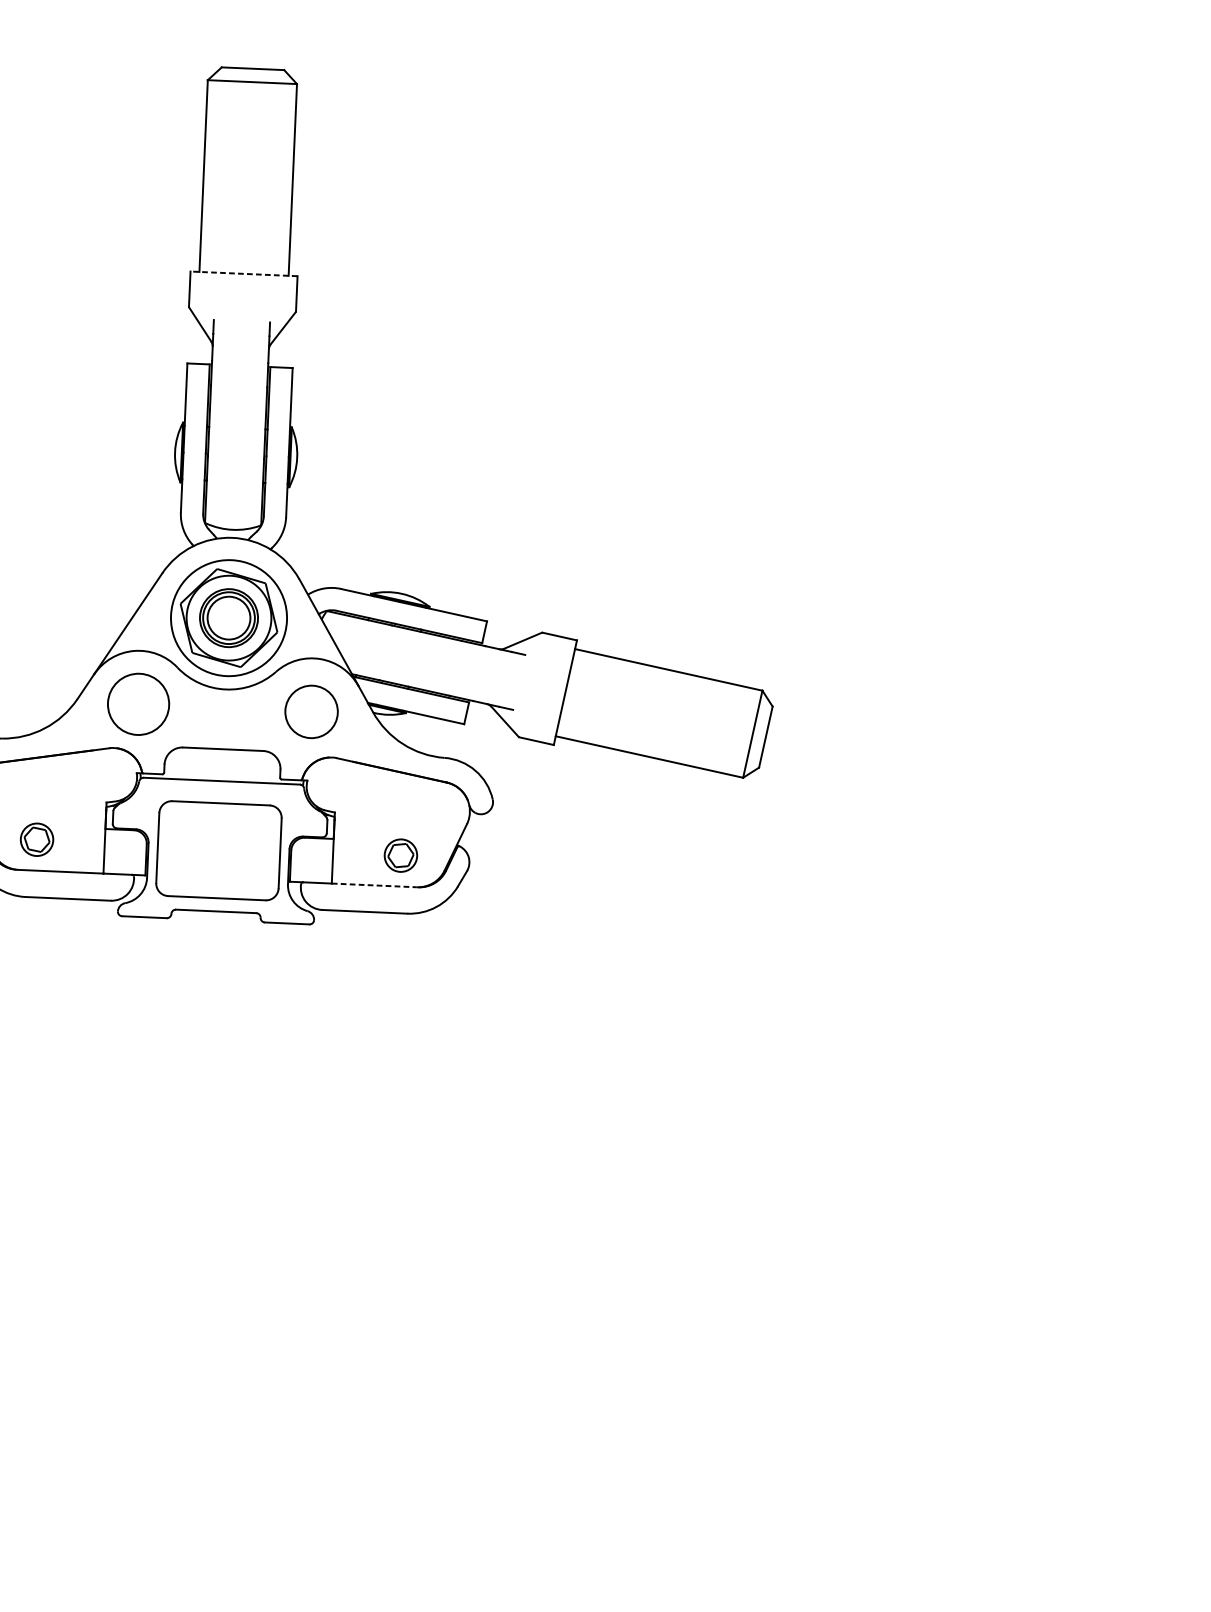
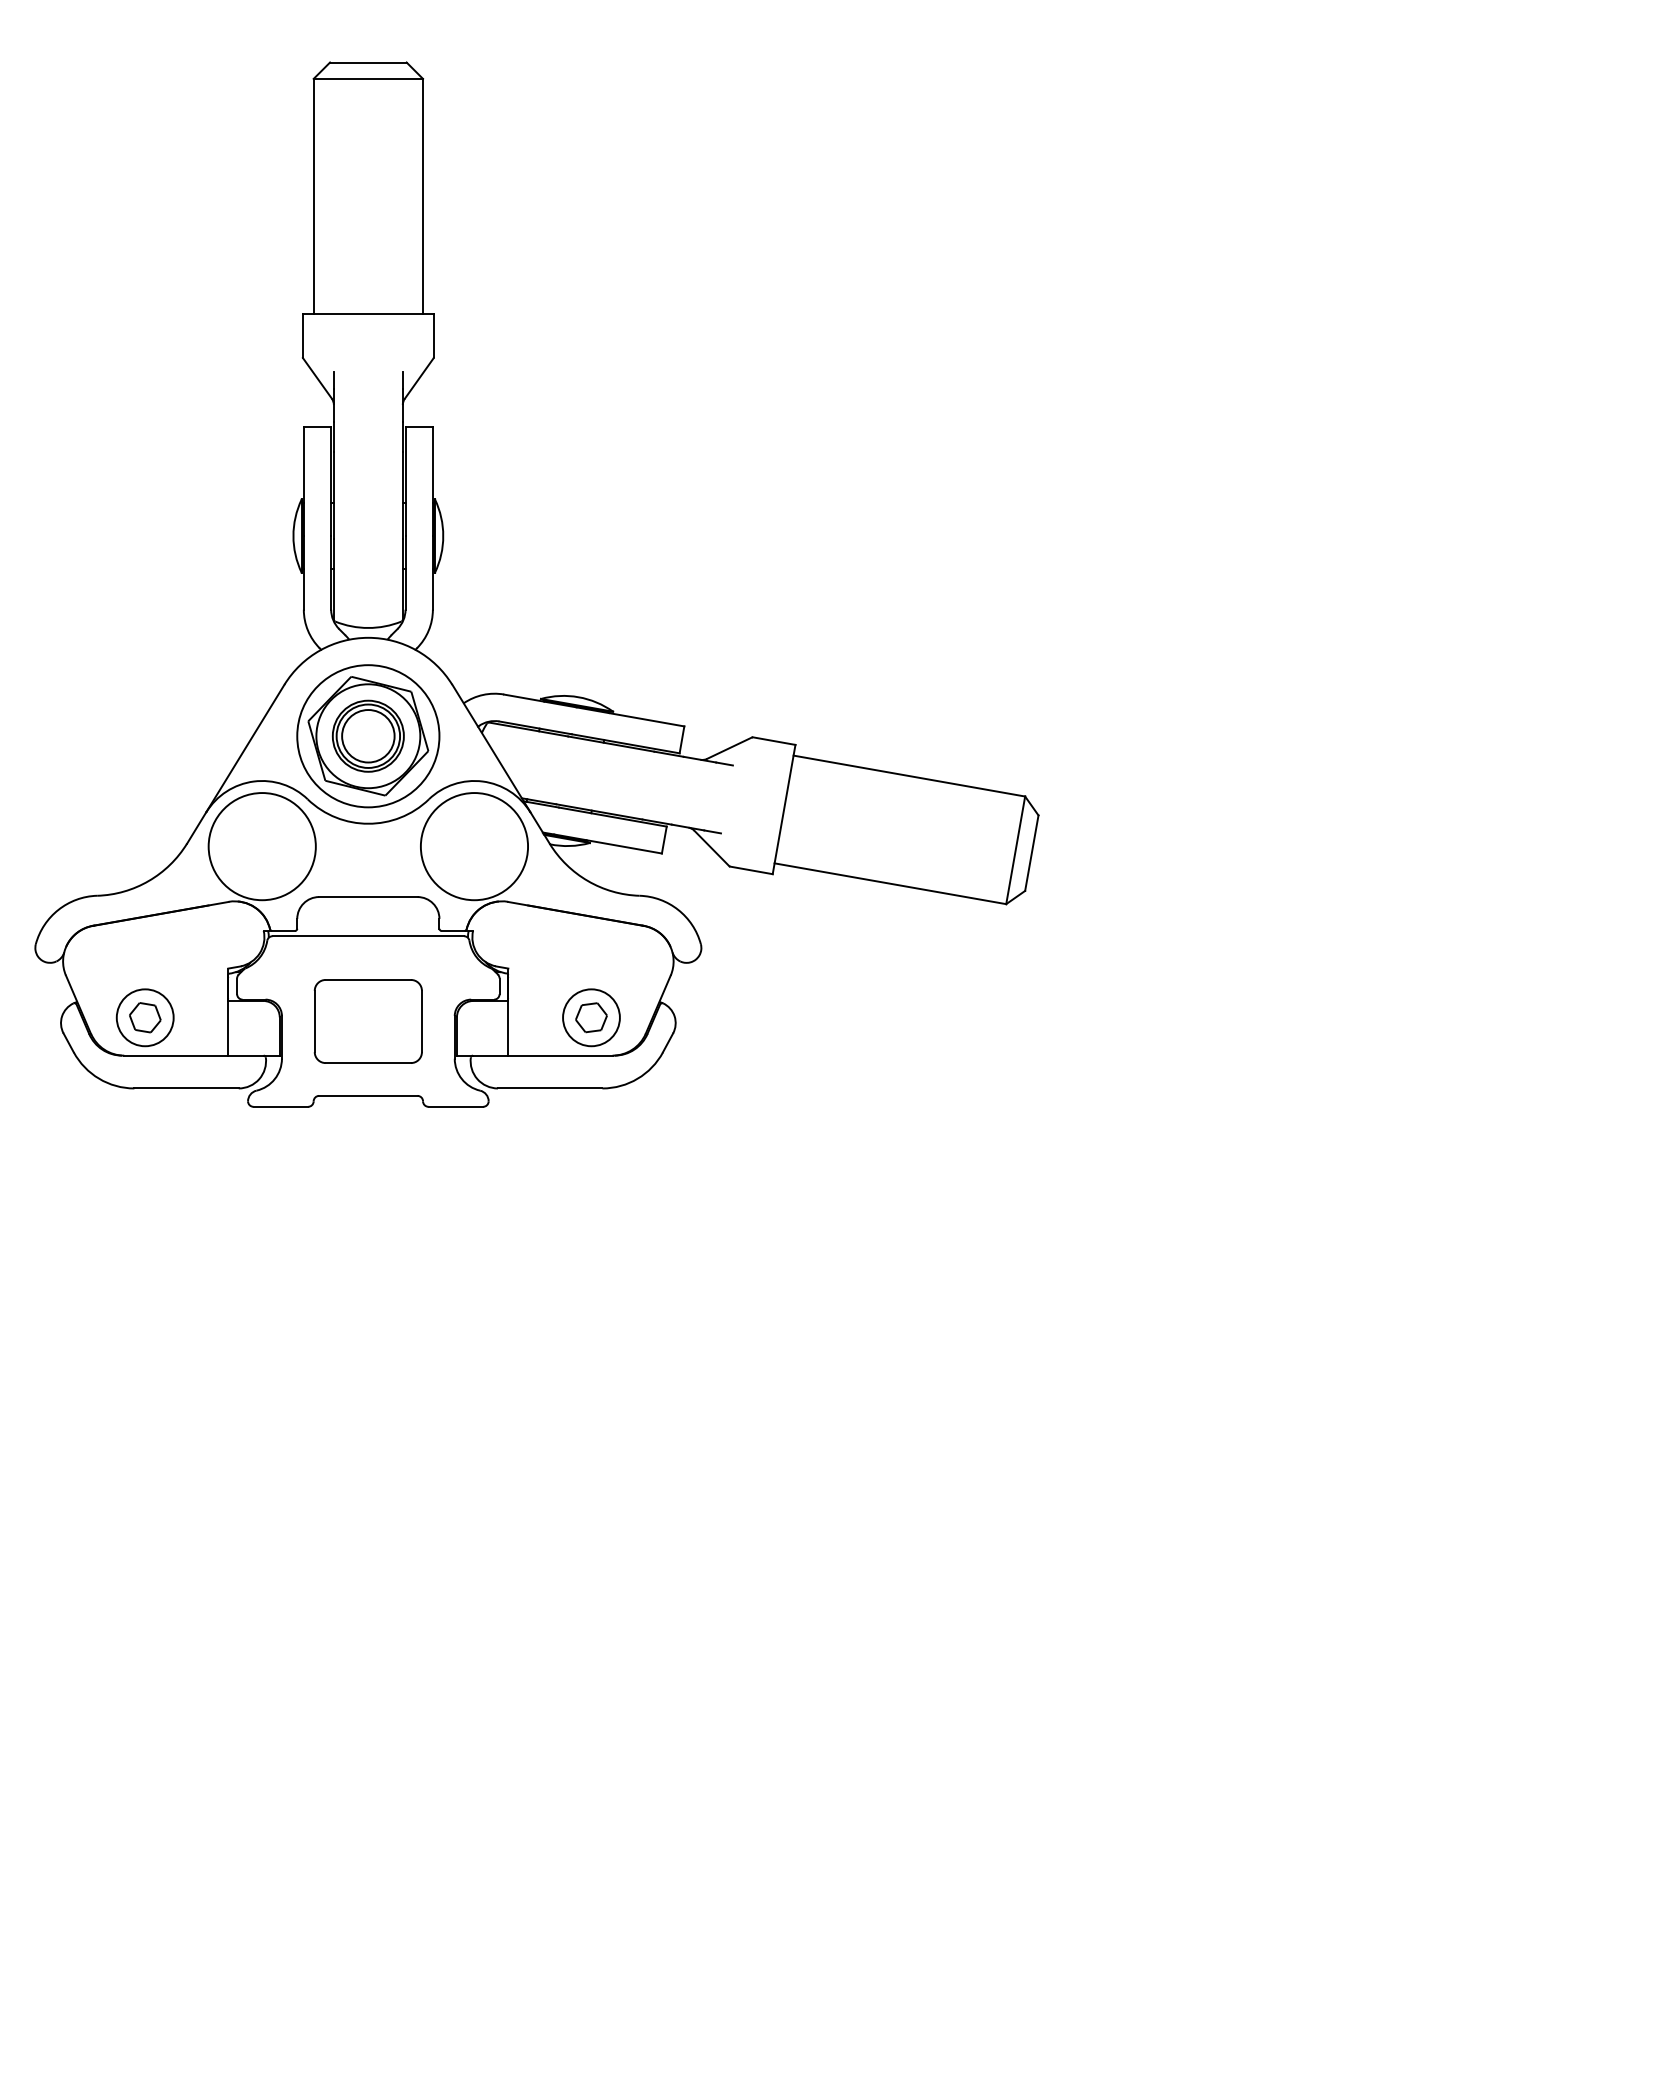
line: (244, 274) -> (368, 314), dashed -> solid
circle: (137, 704) -> (261, 846), size x1.43
circle: (311, 711) -> (474, 846), size x1.67
circle: (36, 839) -> (144, 1017), size x1.43
part: (218, 850) -> (367, 1021), size x0.71
circle: (400, 855) -> (591, 1017), size x1.43
line: (374, 885) -> (560, 1055), dashed -> solid

